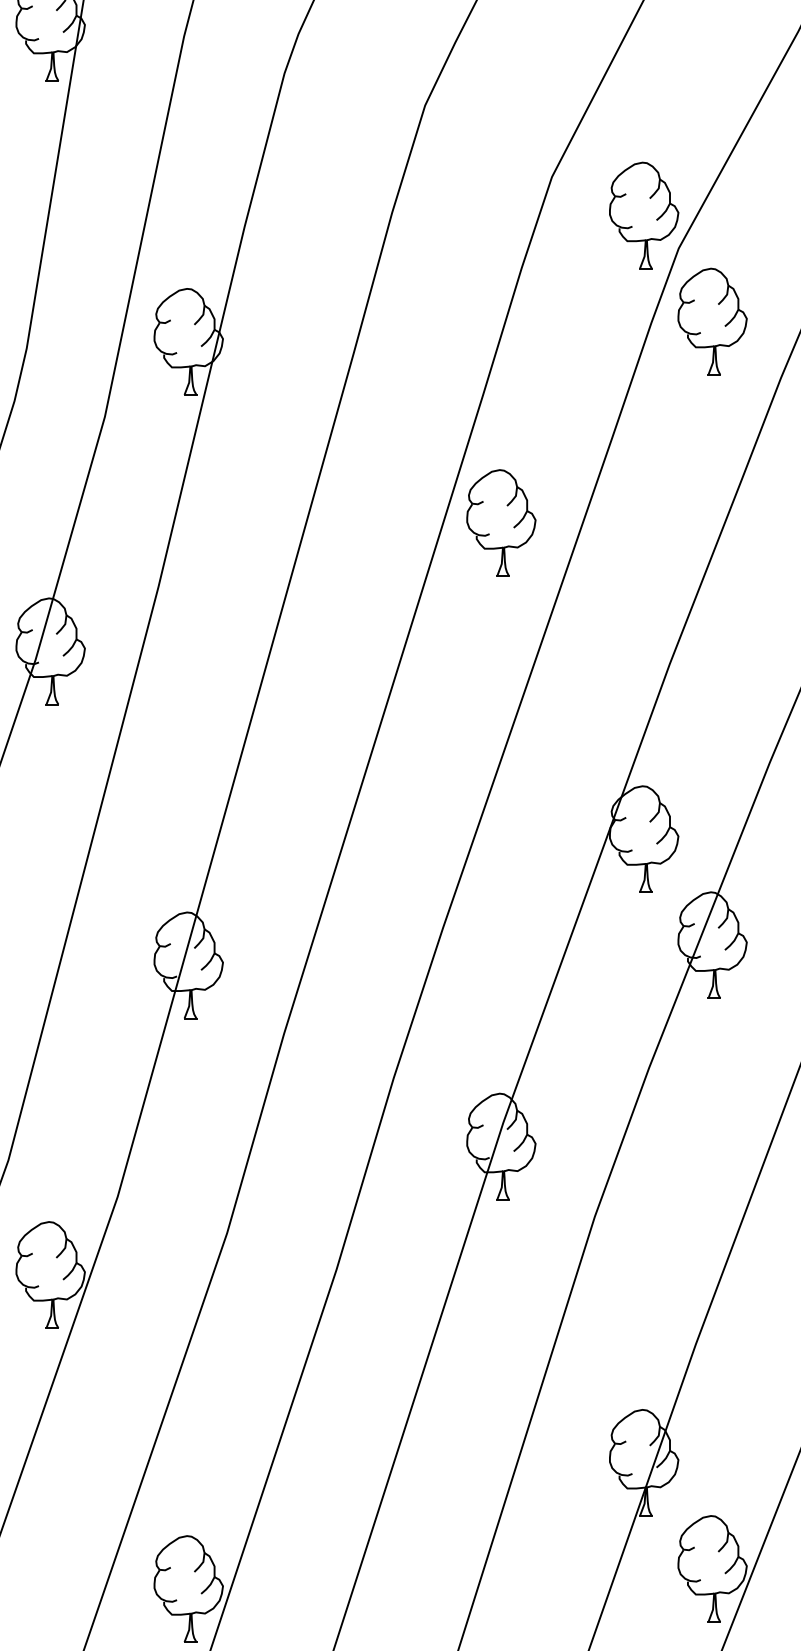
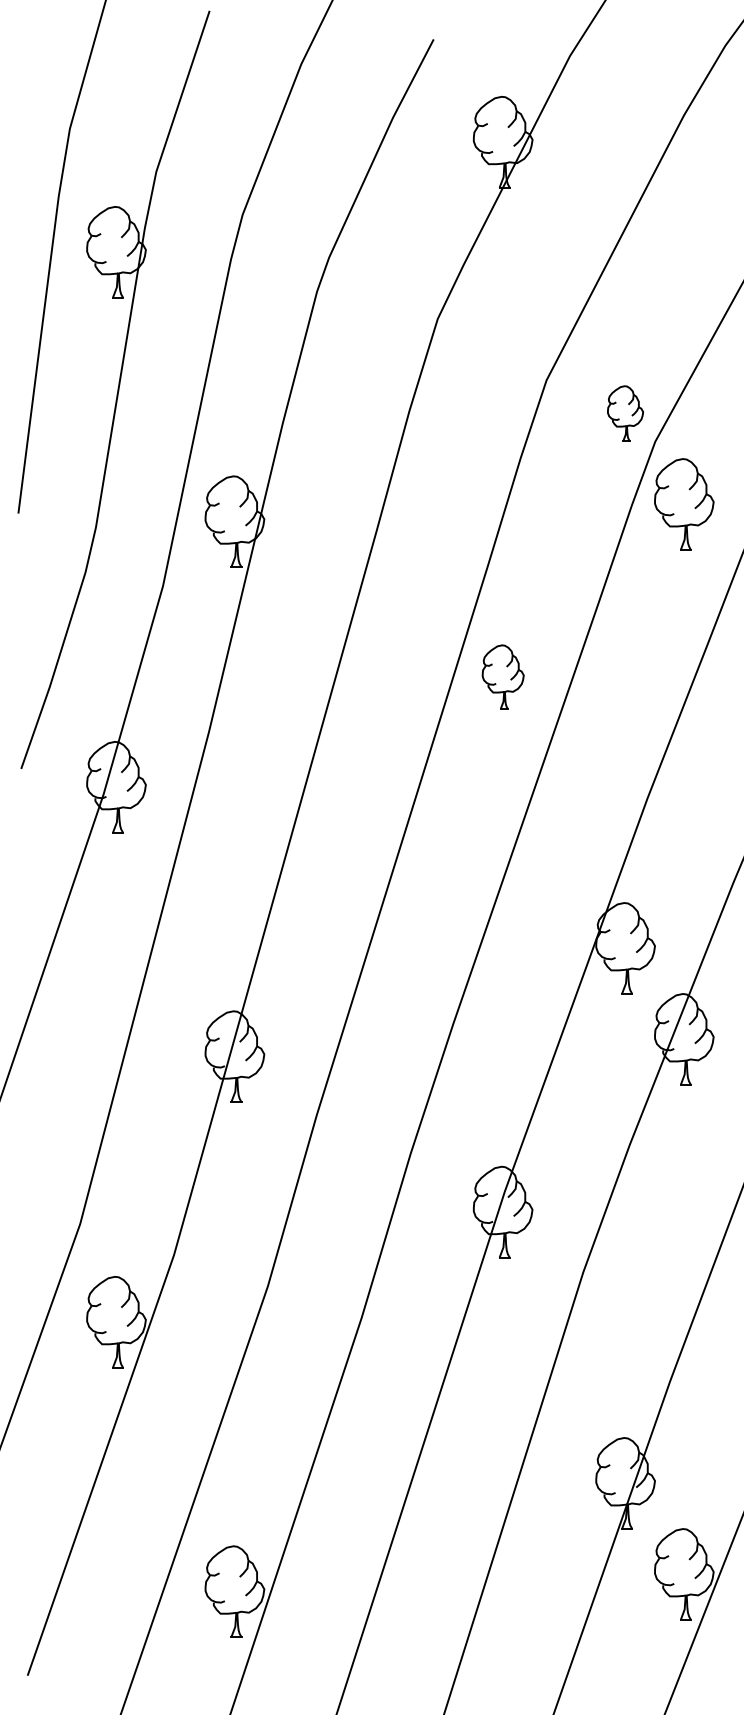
part: (644, 215) -> (625, 413), size x0.6
part: (501, 522) -> (503, 676), size x0.7

